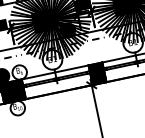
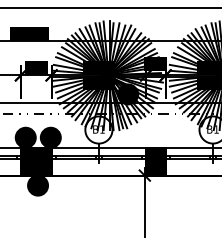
fill: (19, 72) -> (50, 137), added
fill: (18, 108) -> (38, 185), added

